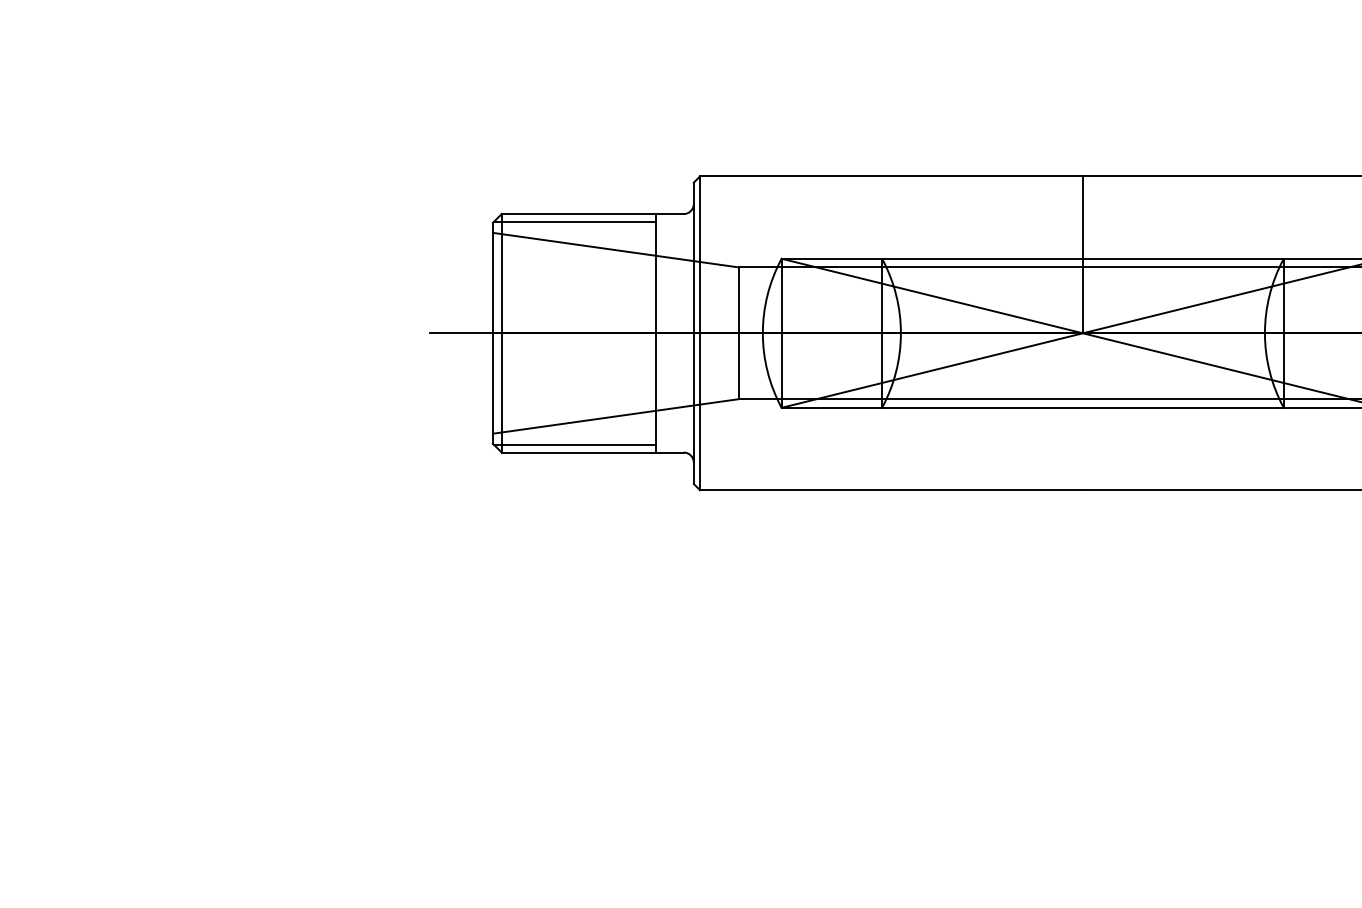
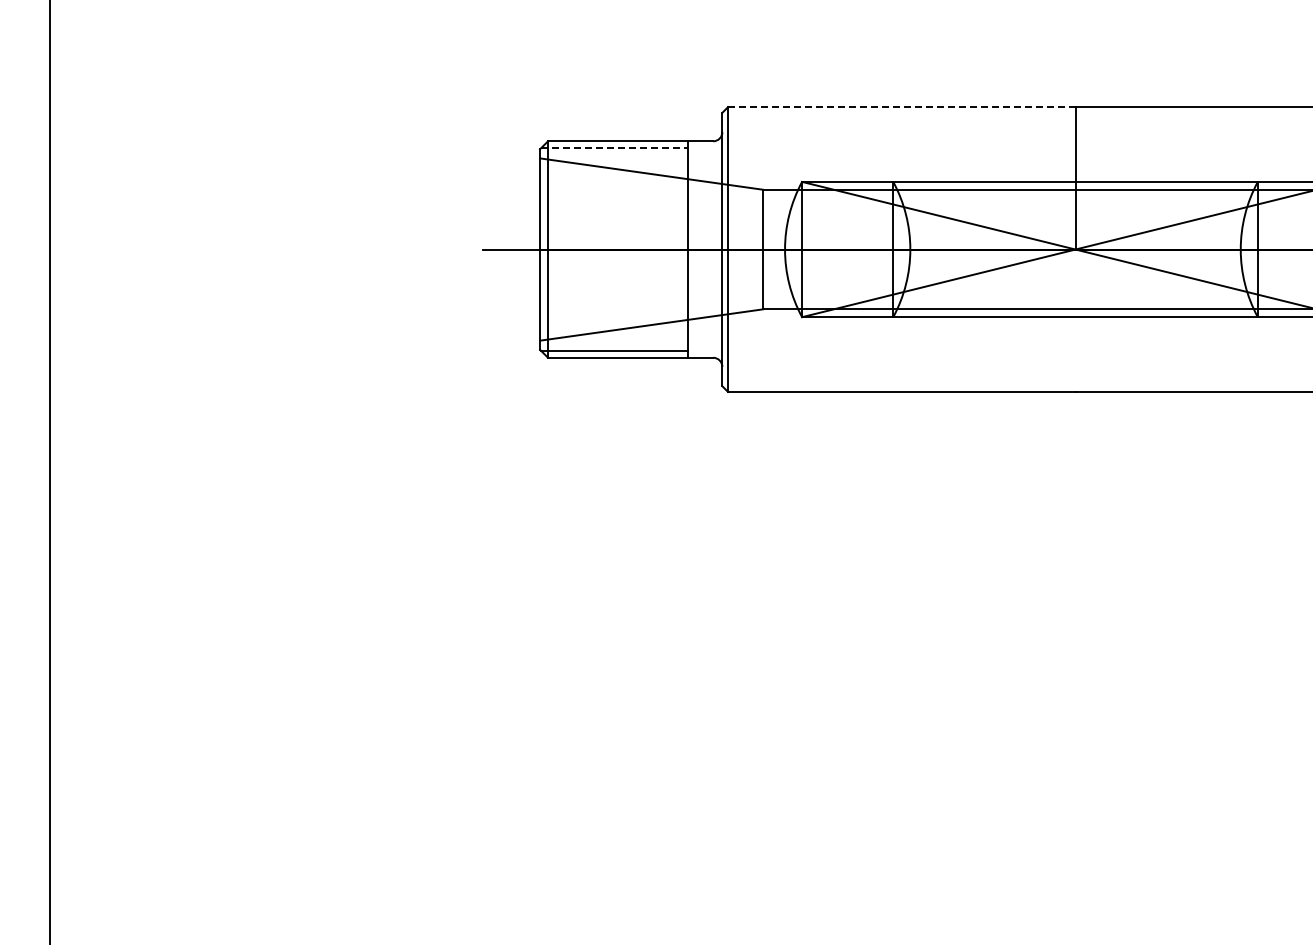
line: (891, 176) -> (901, 107), solid -> dashed
line: (574, 221) -> (614, 148), solid -> dashed

